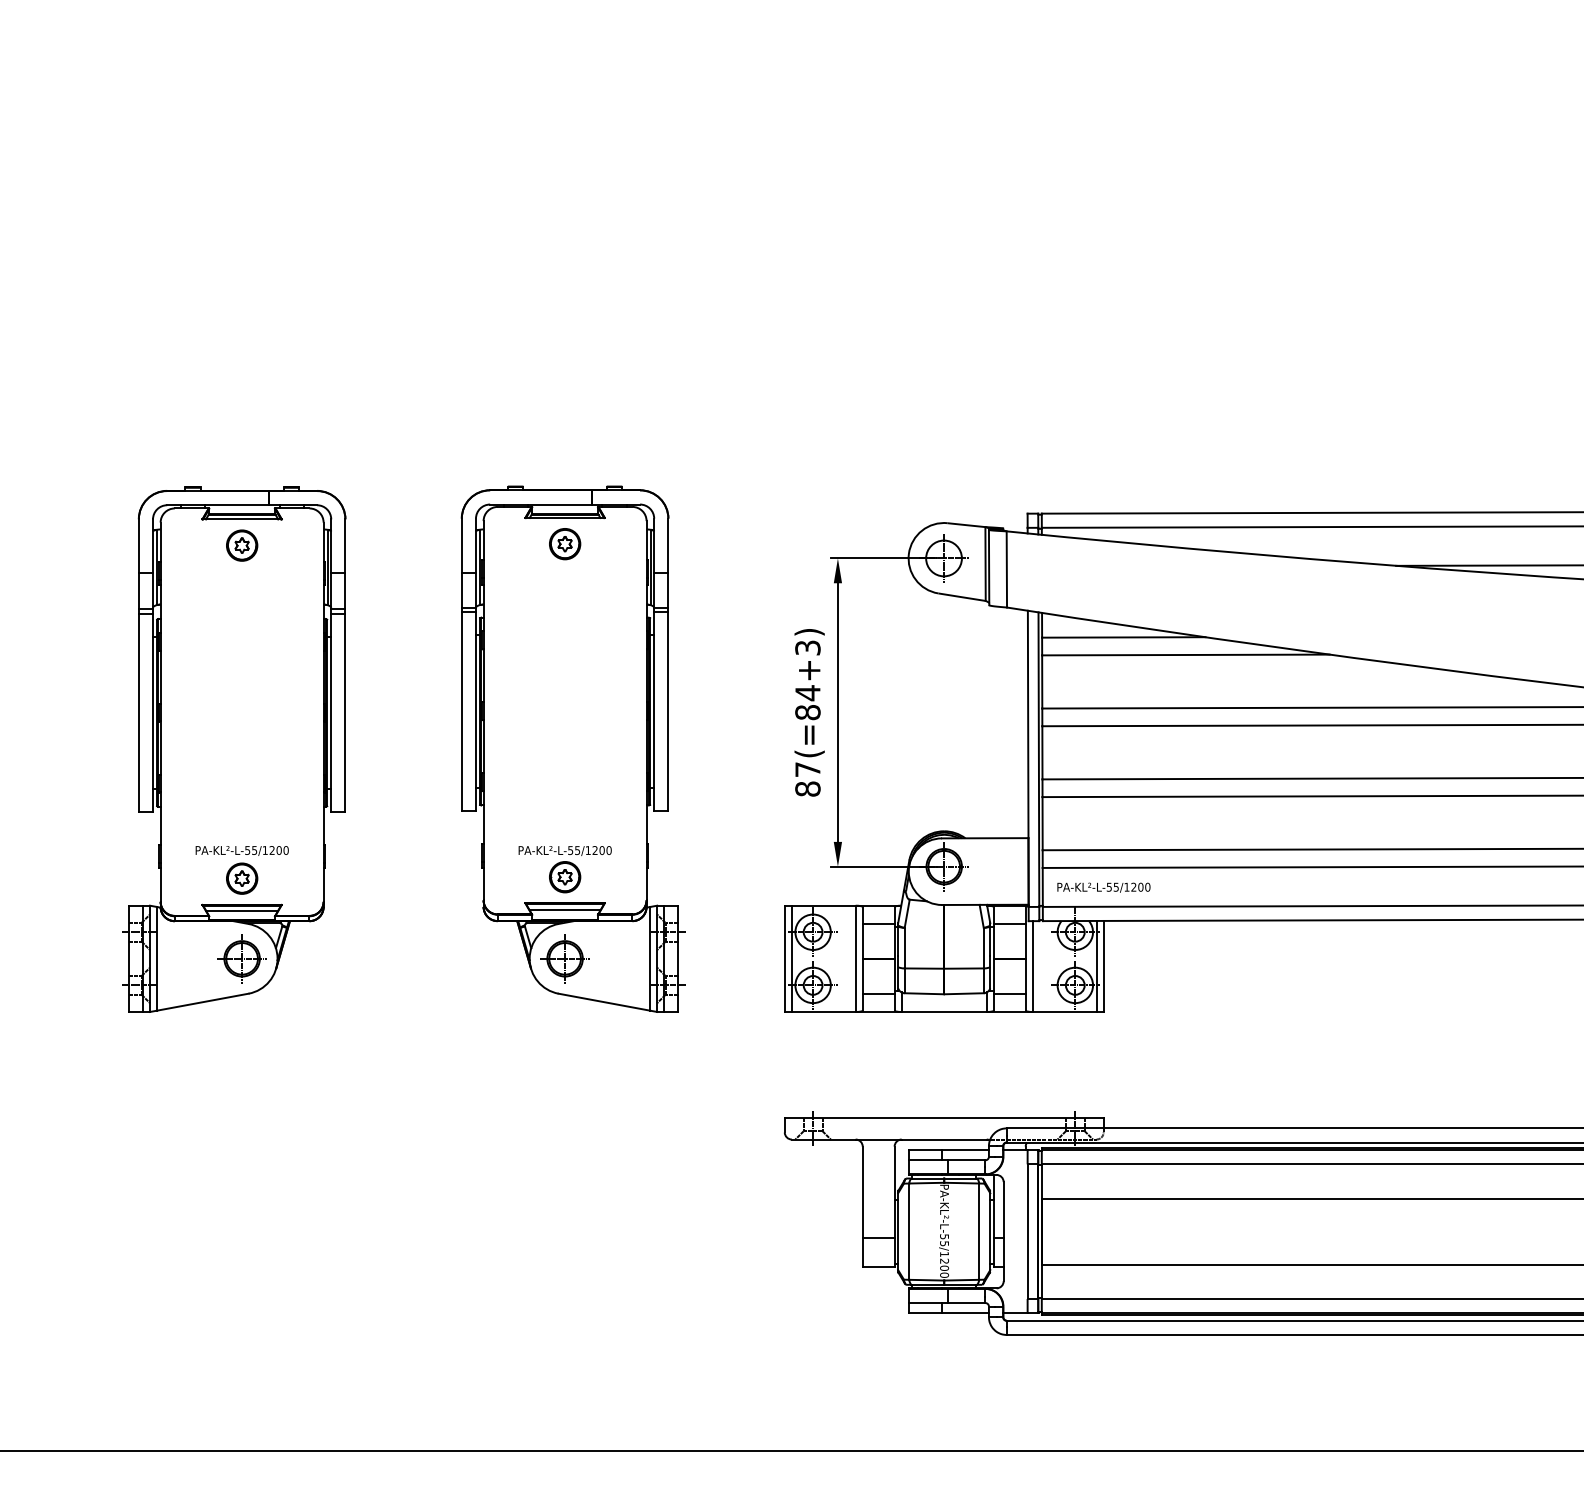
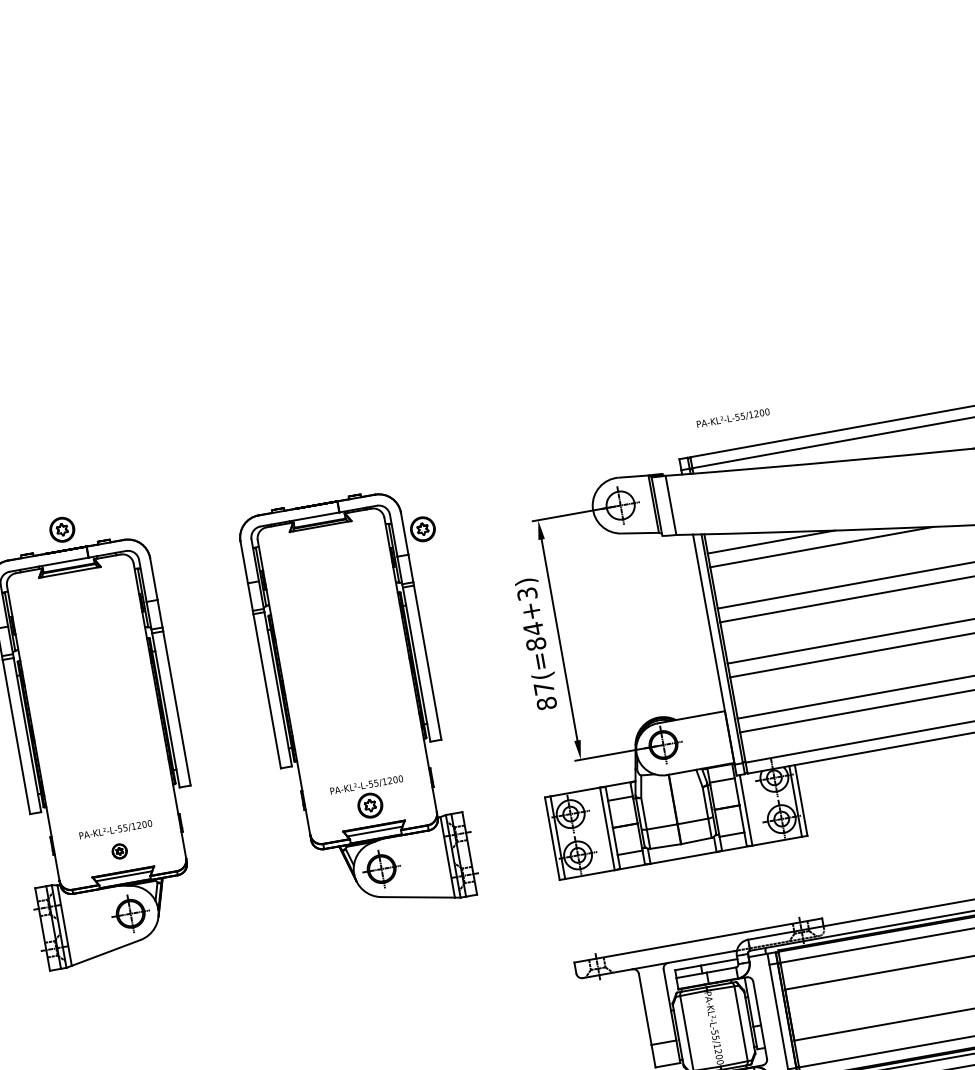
part: (565, 544) -> (423, 529), moved
part: (242, 545) -> (62, 529), moved
part: (242, 878) -> (119, 851), size x0.6
text: (1103, 887) -> (732, 418), moved

